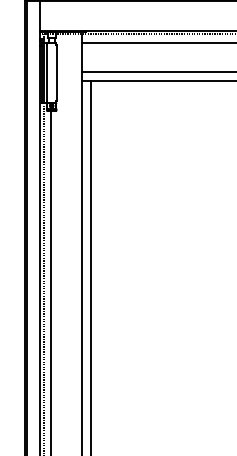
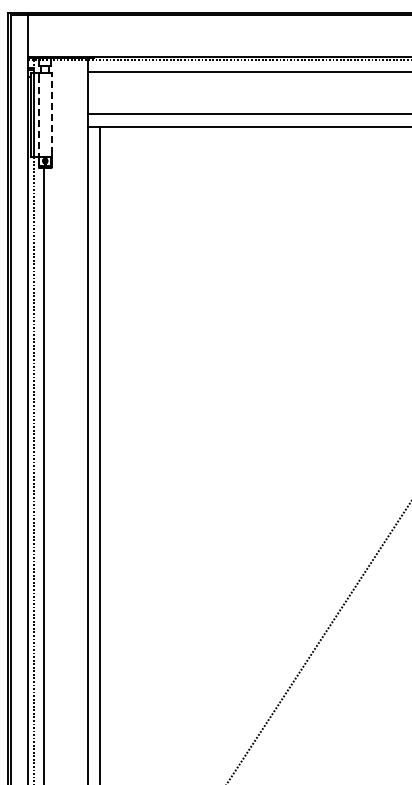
line: (56, 72) -> (51, 114), solid -> dashed
line: (46, 73) -> (38, 115), solid -> dashed

